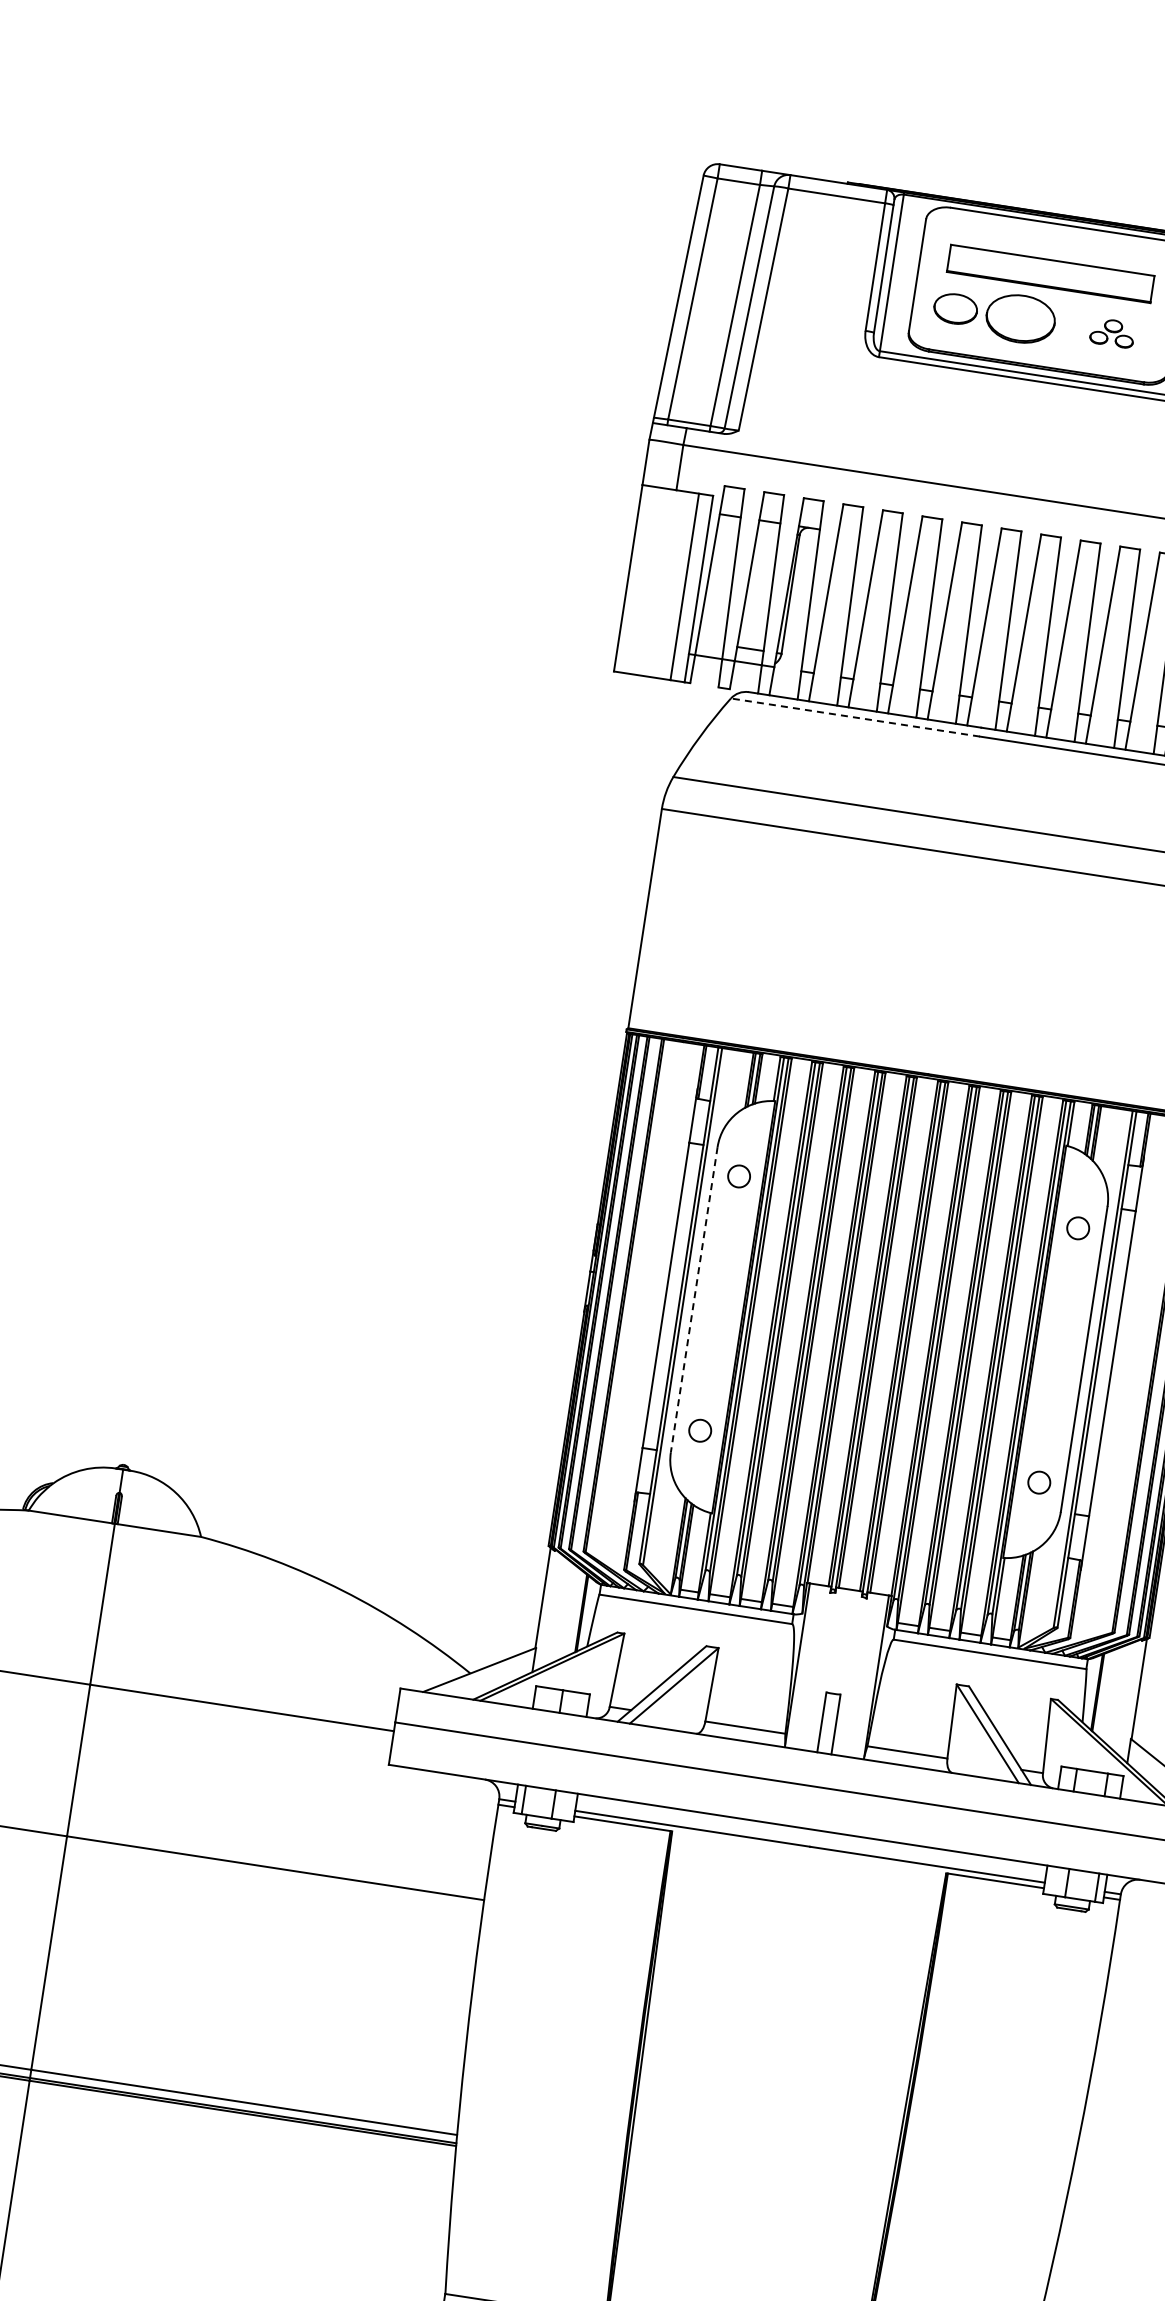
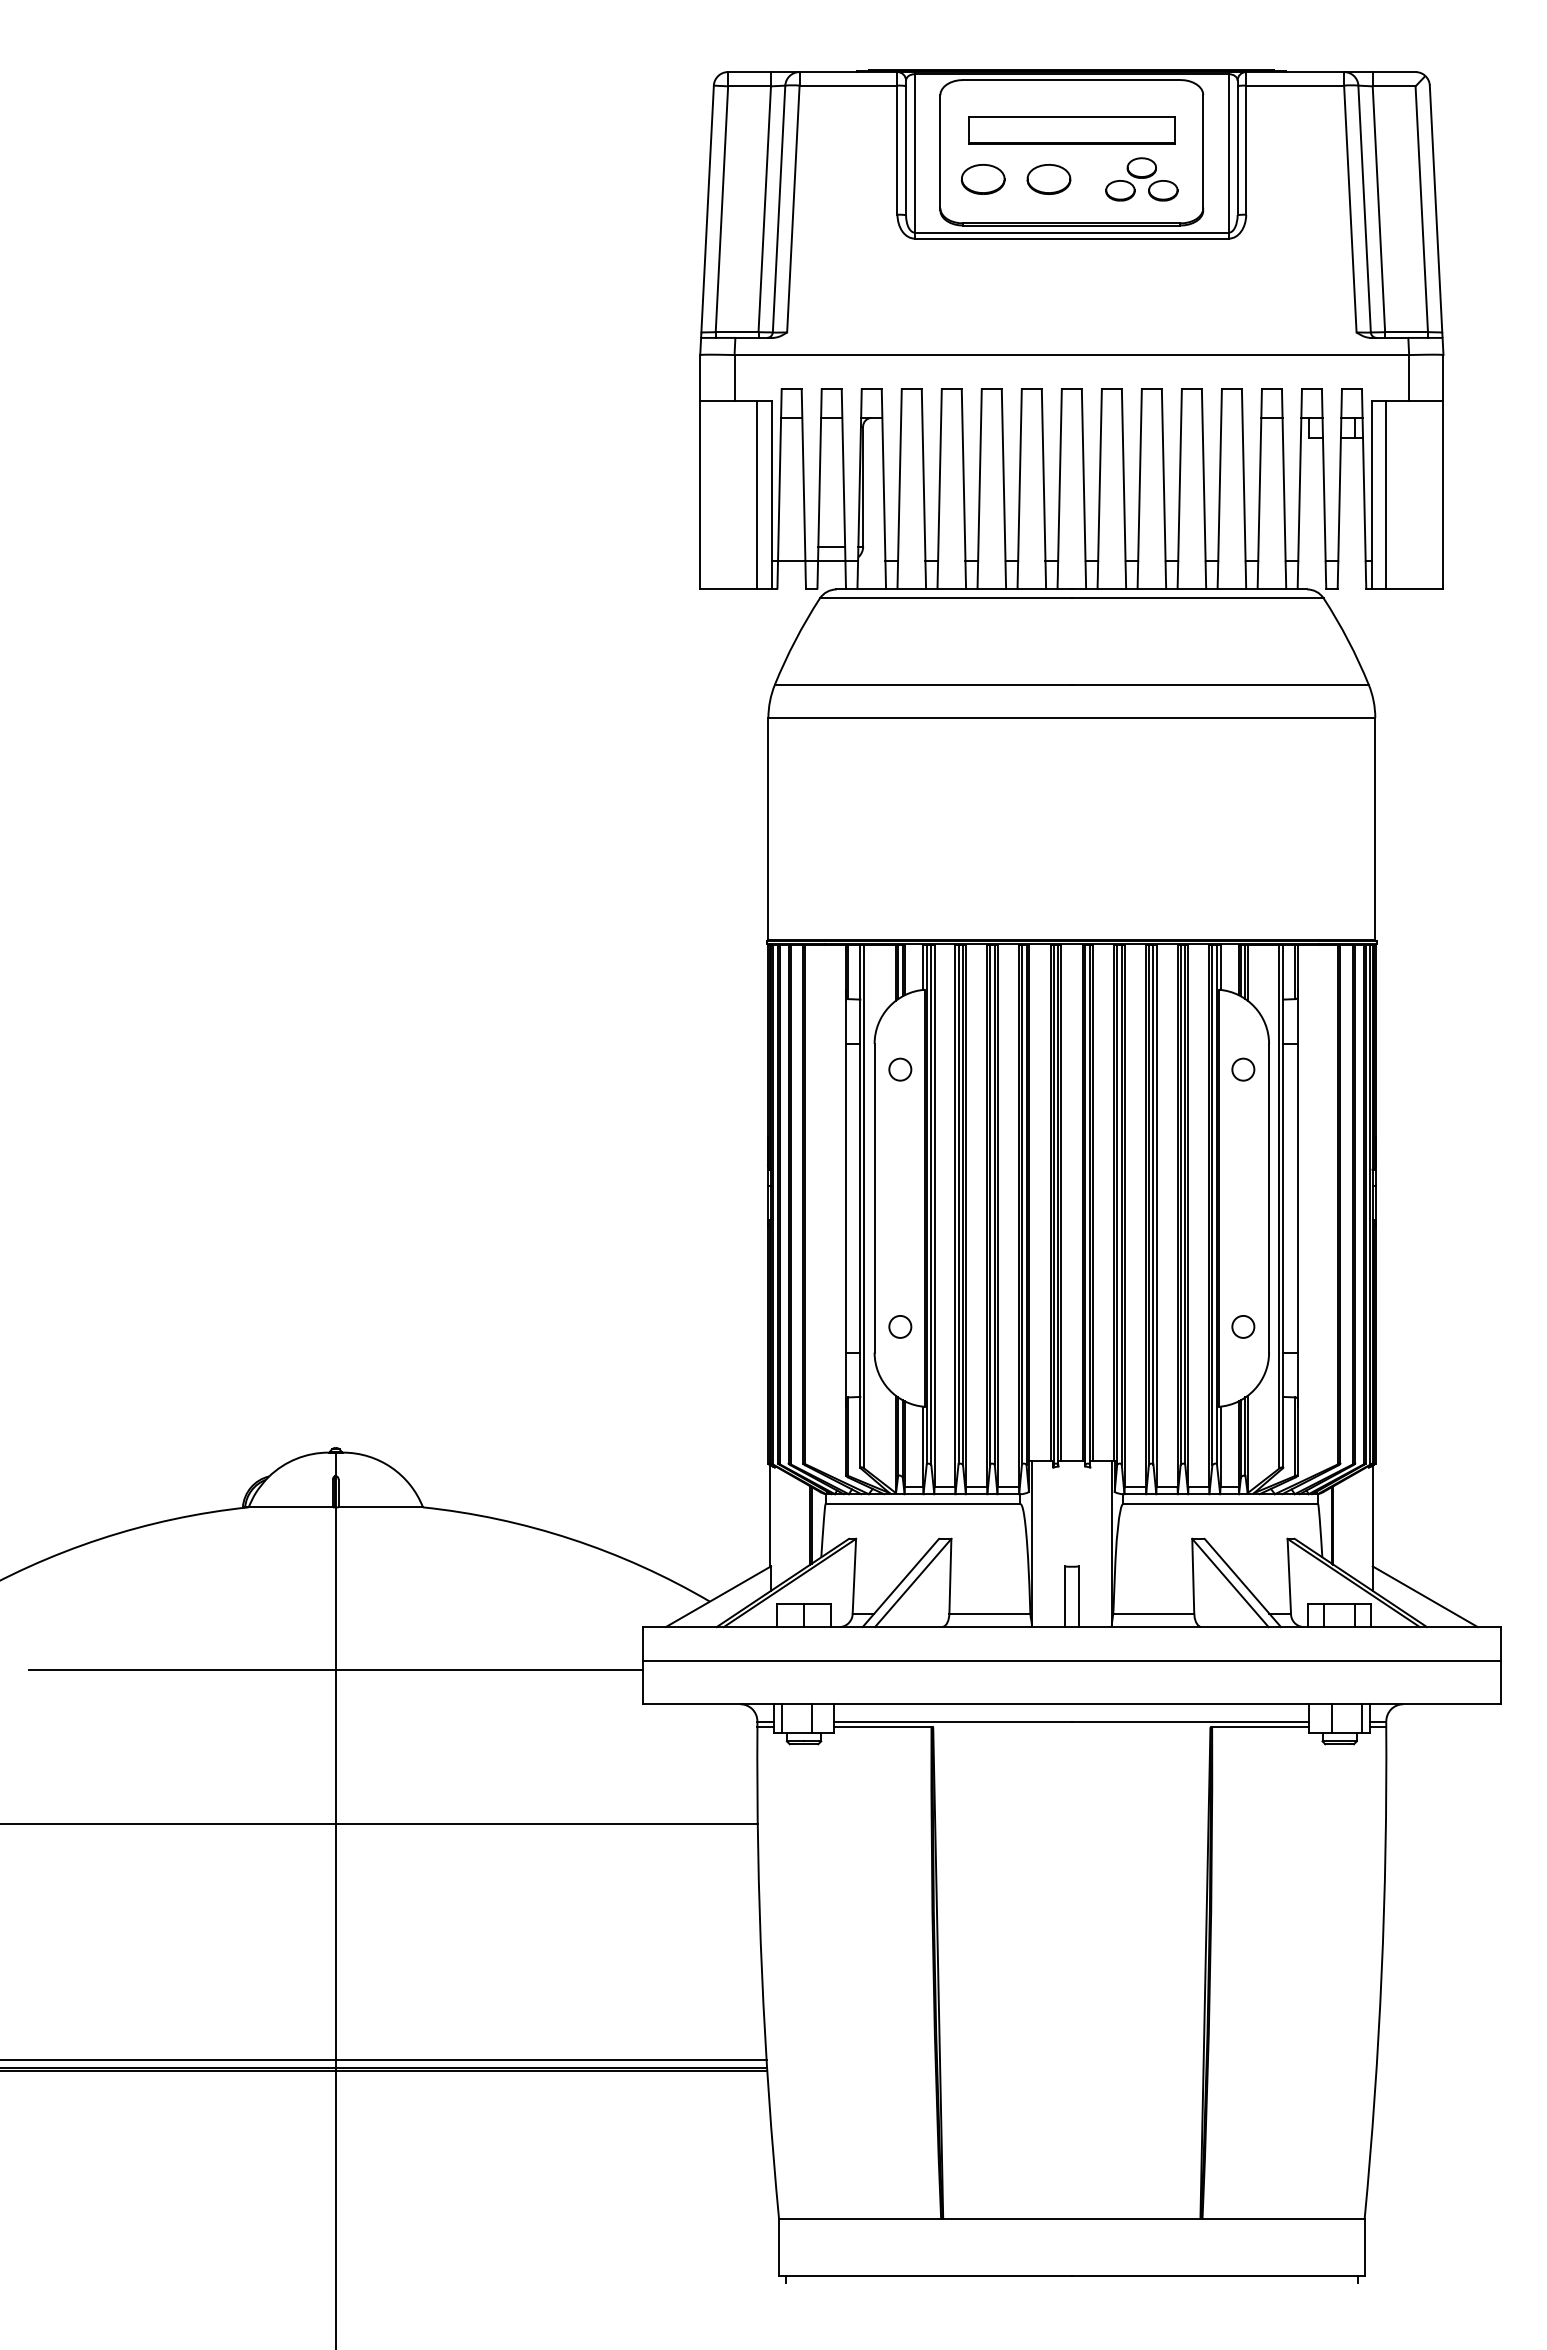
part: (1020, 318) -> (1048, 179), size x0.62
part: (1112, 333) -> (1141, 179), size x1.67
line: (855, 717) -> (945, 598), dashed -> solid
line: (694, 1299) -> (874, 1198), dashed -> solid

